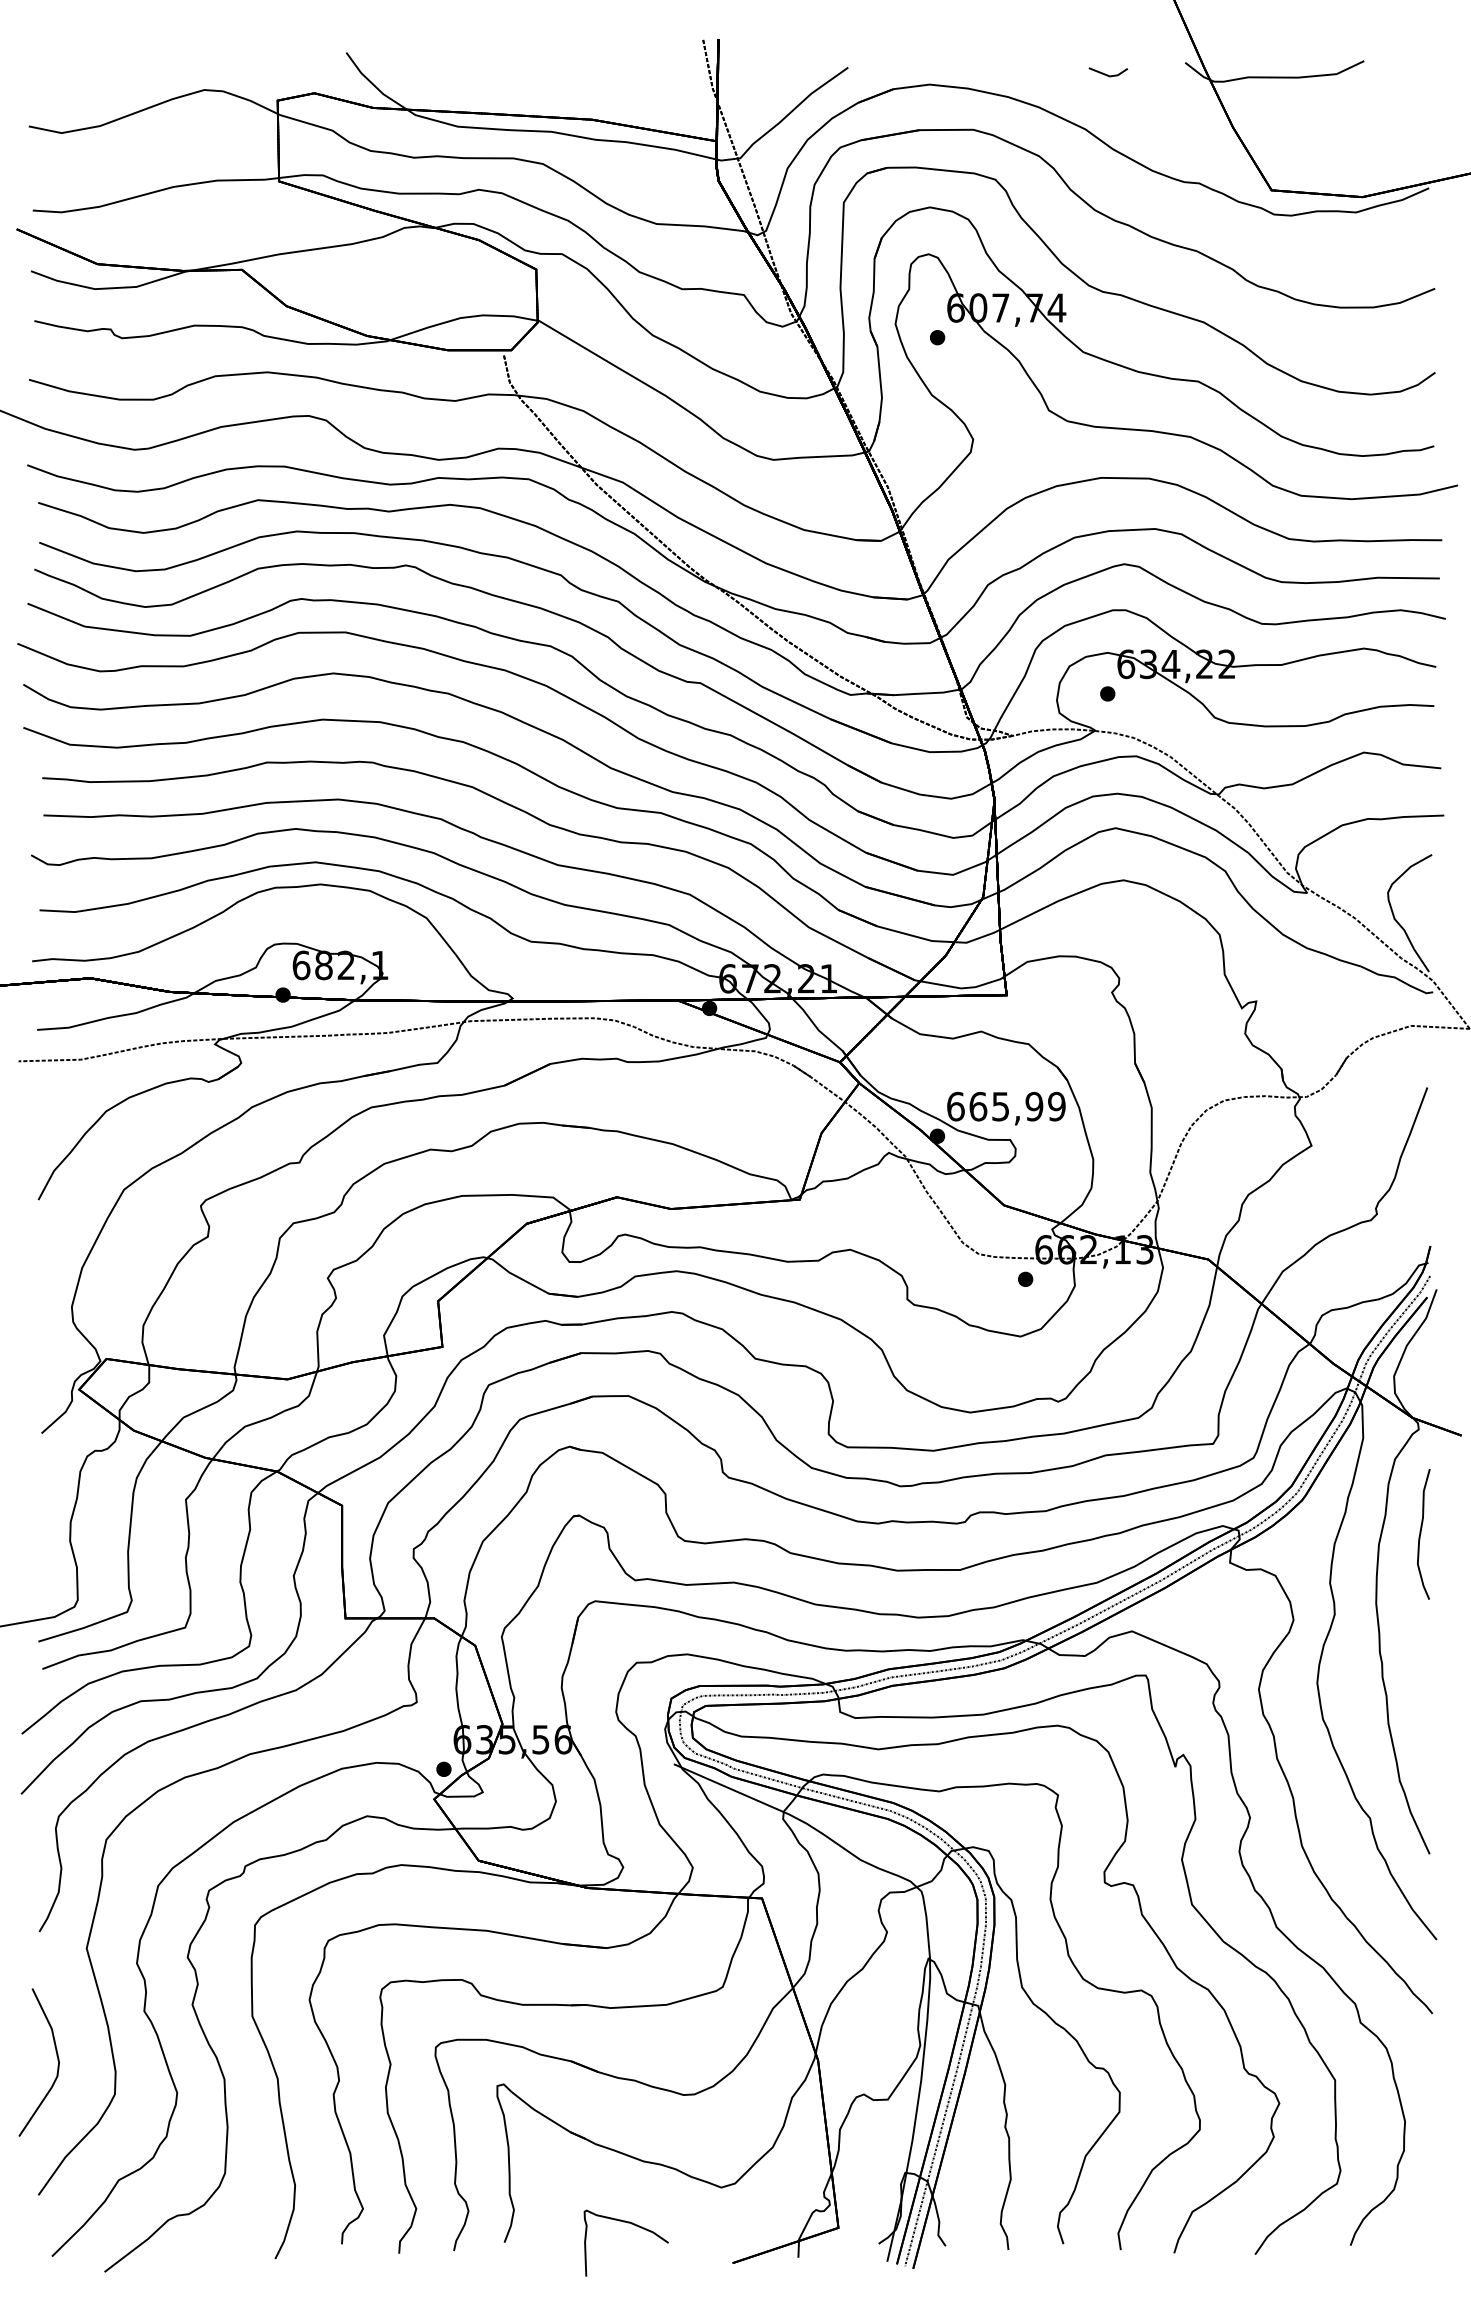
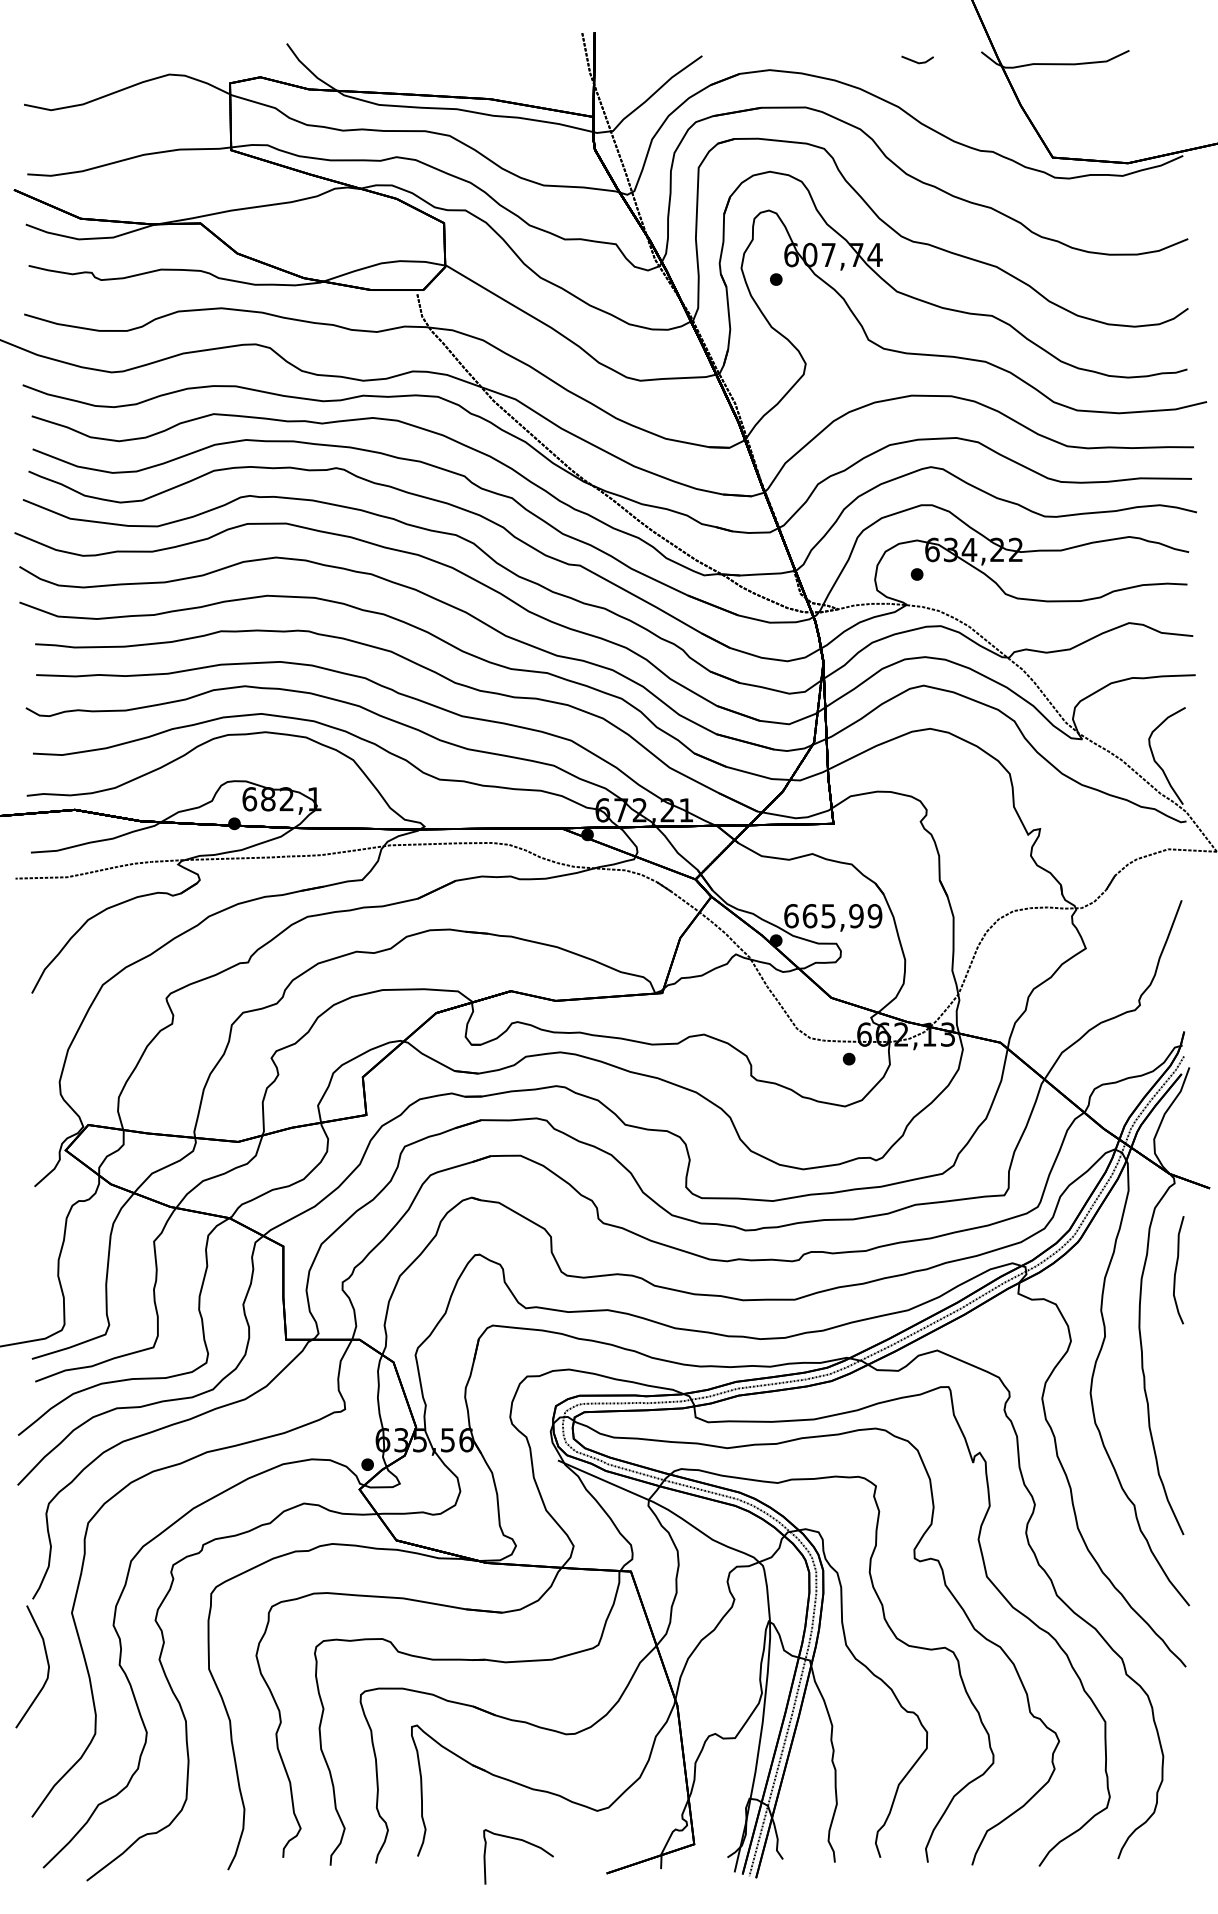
curve: (56, 2056) -> (46, 1661), moved

